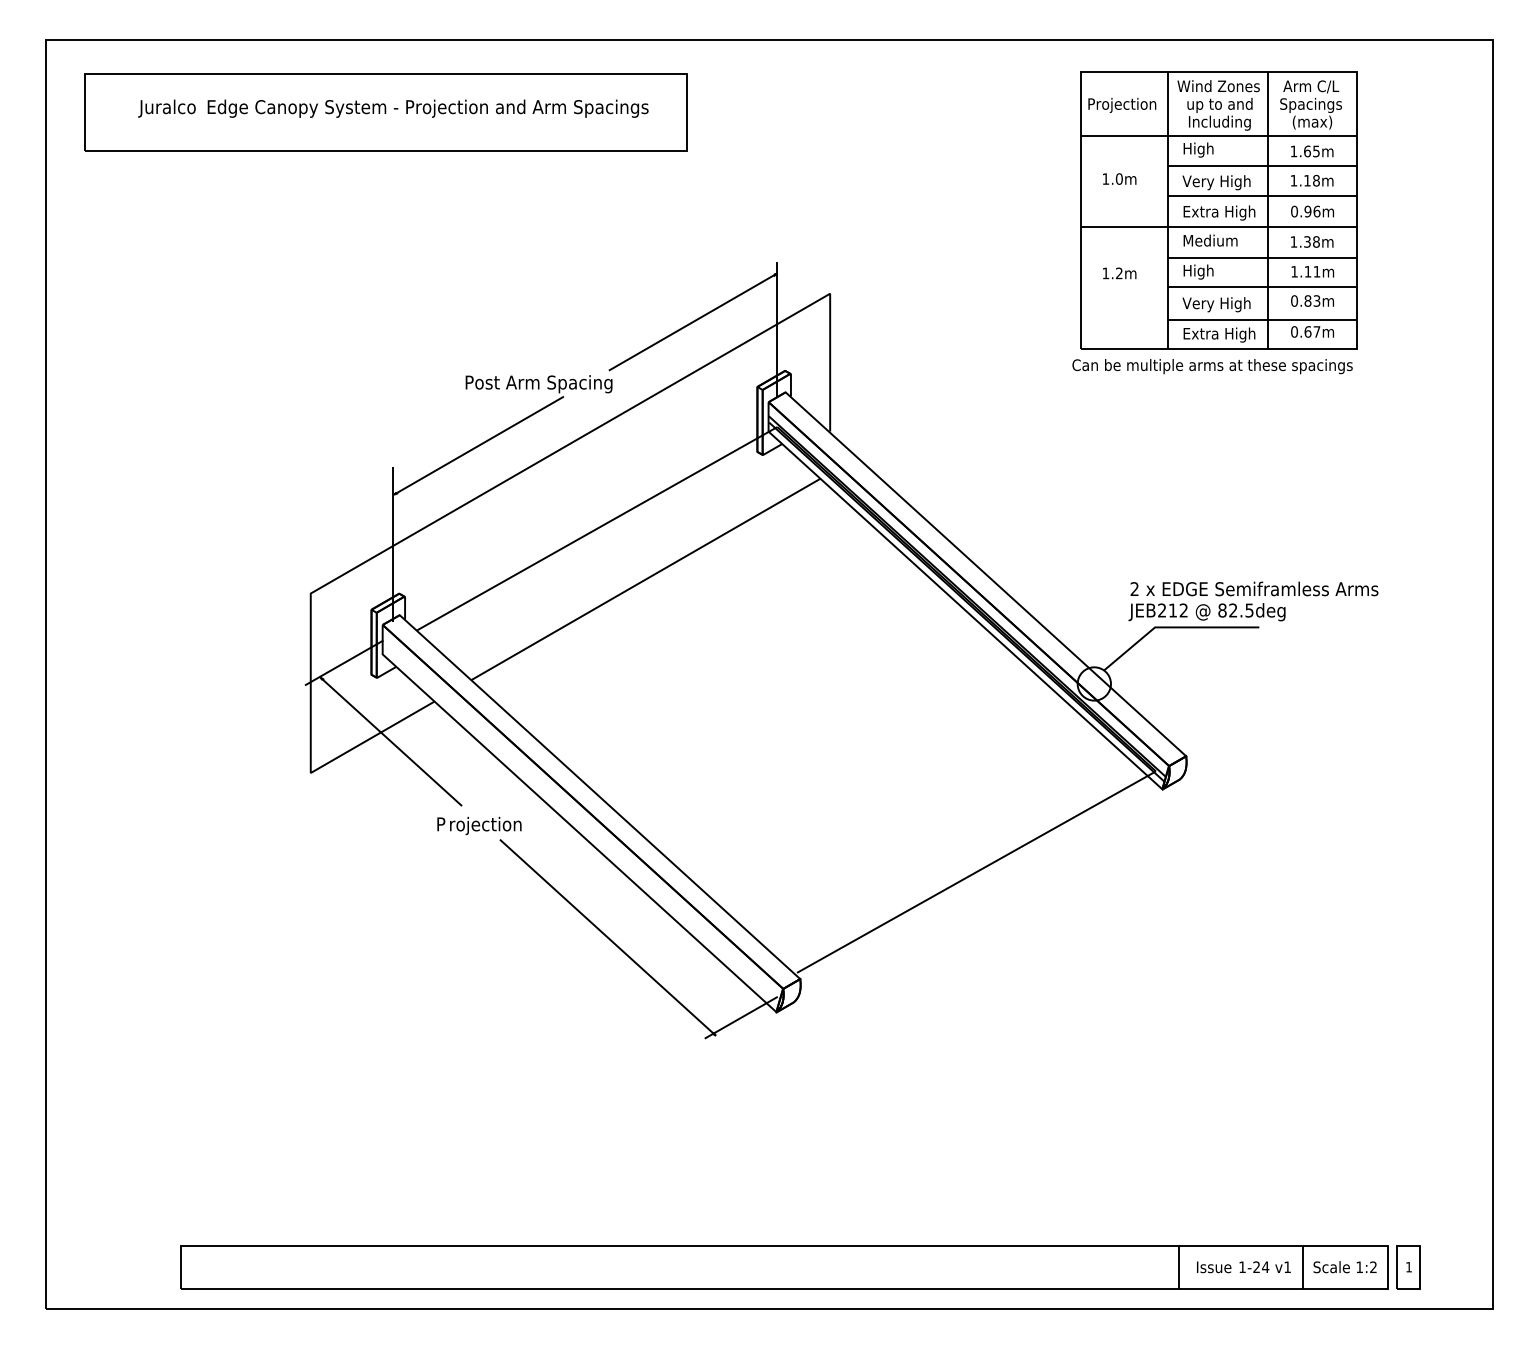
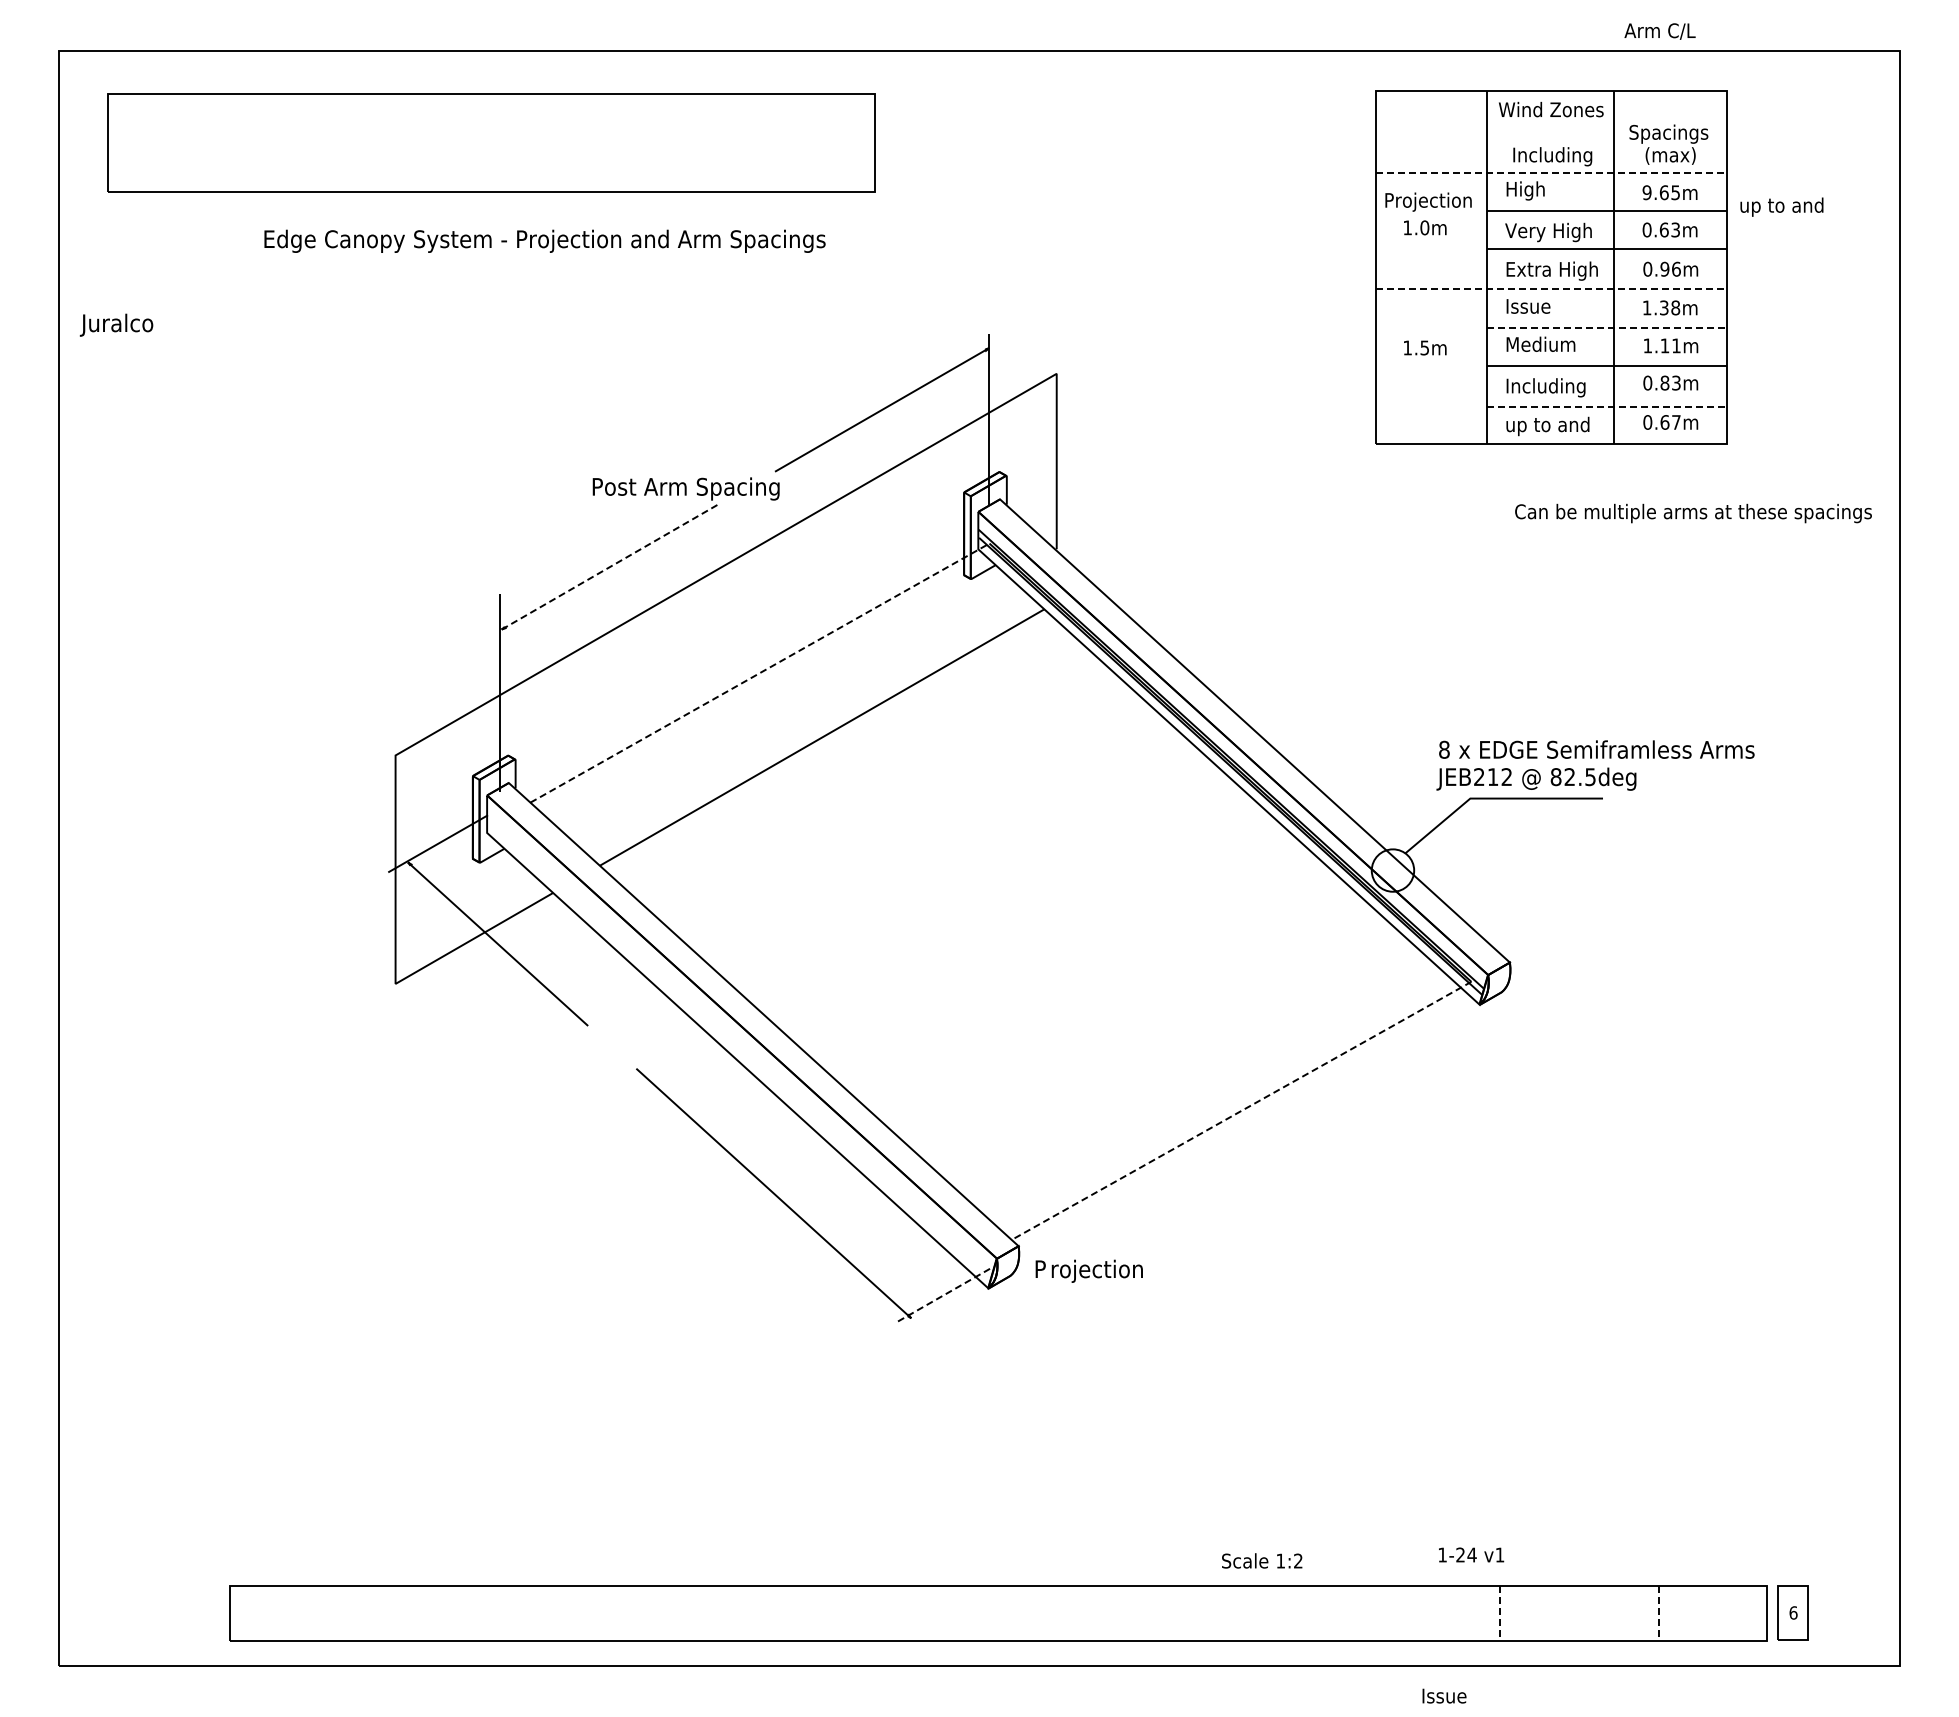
text: (1310, 86) -> (1659, 31), moved
text: (1122, 104) -> (1428, 201), moved
text: (1219, 104) -> (1781, 206), moved
text: (166, 108) -> (116, 324), moved
text: (427, 108) -> (544, 240), moved
line: (1218, 136) -> (1551, 173), solid -> dashed
text: (1293, 151) -> (1646, 192), 1.65m -> 9.65m
text: (1305, 180) -> (1661, 229), 1.18m -> 0.63m
line: (1219, 227) -> (1552, 289), solid -> dashed
text: (1211, 240) -> (1541, 305), Medium -> Issue
line: (1262, 257) -> (1607, 327), solid -> dashed
text: (1211, 271) -> (1541, 345), High -> Medium
text: (1119, 273) -> (1424, 347), 1.2m -> 1.5m
text: (1216, 304) -> (1548, 387), Very High -> Including
line: (1262, 320) -> (1607, 407), solid -> dashed
text: (1218, 335) -> (1551, 426), Extra High -> up to and
text: (1212, 366) -> (1693, 513), moved
line: (478, 445) -> (609, 567), solid -> dashed
line: (596, 529) -> (759, 673), solid -> dashed
text: (1134, 588) -> (1444, 749), 2 -> 8
text: (478, 825) -> (1088, 1270), moved
line: (976, 872) -> (1242, 1110), solid -> dashed
line: (741, 1017) -> (943, 1295), solid -> dashed
text: (1214, 1266) -> (1444, 1695), moved
text: (1265, 1266) -> (1471, 1554), moved
text: (1345, 1266) -> (1262, 1560), moved
text: (1408, 1266) -> (1793, 1612), 1 -> 6
line: (1178, 1267) -> (1500, 1613), solid -> dashed
line: (1303, 1267) -> (1659, 1613), solid -> dashed

